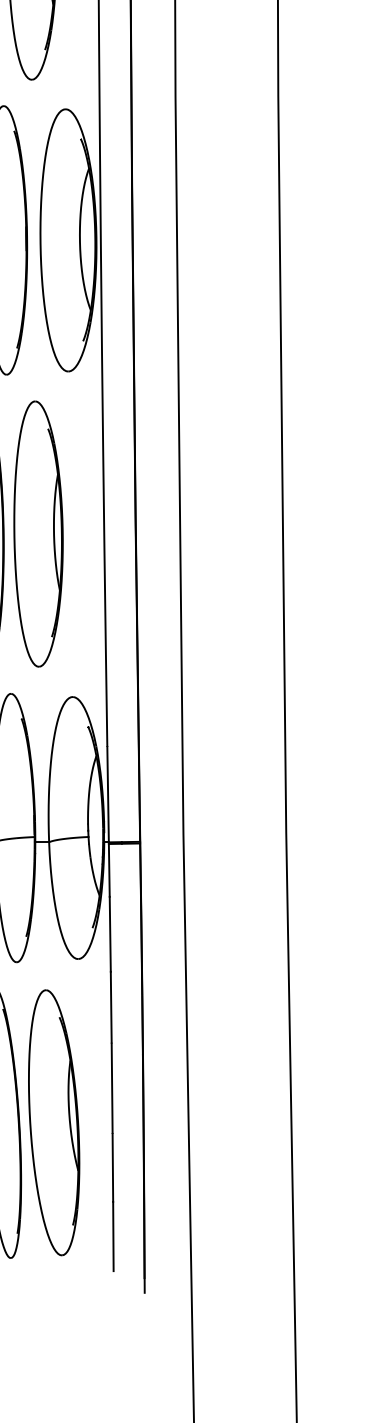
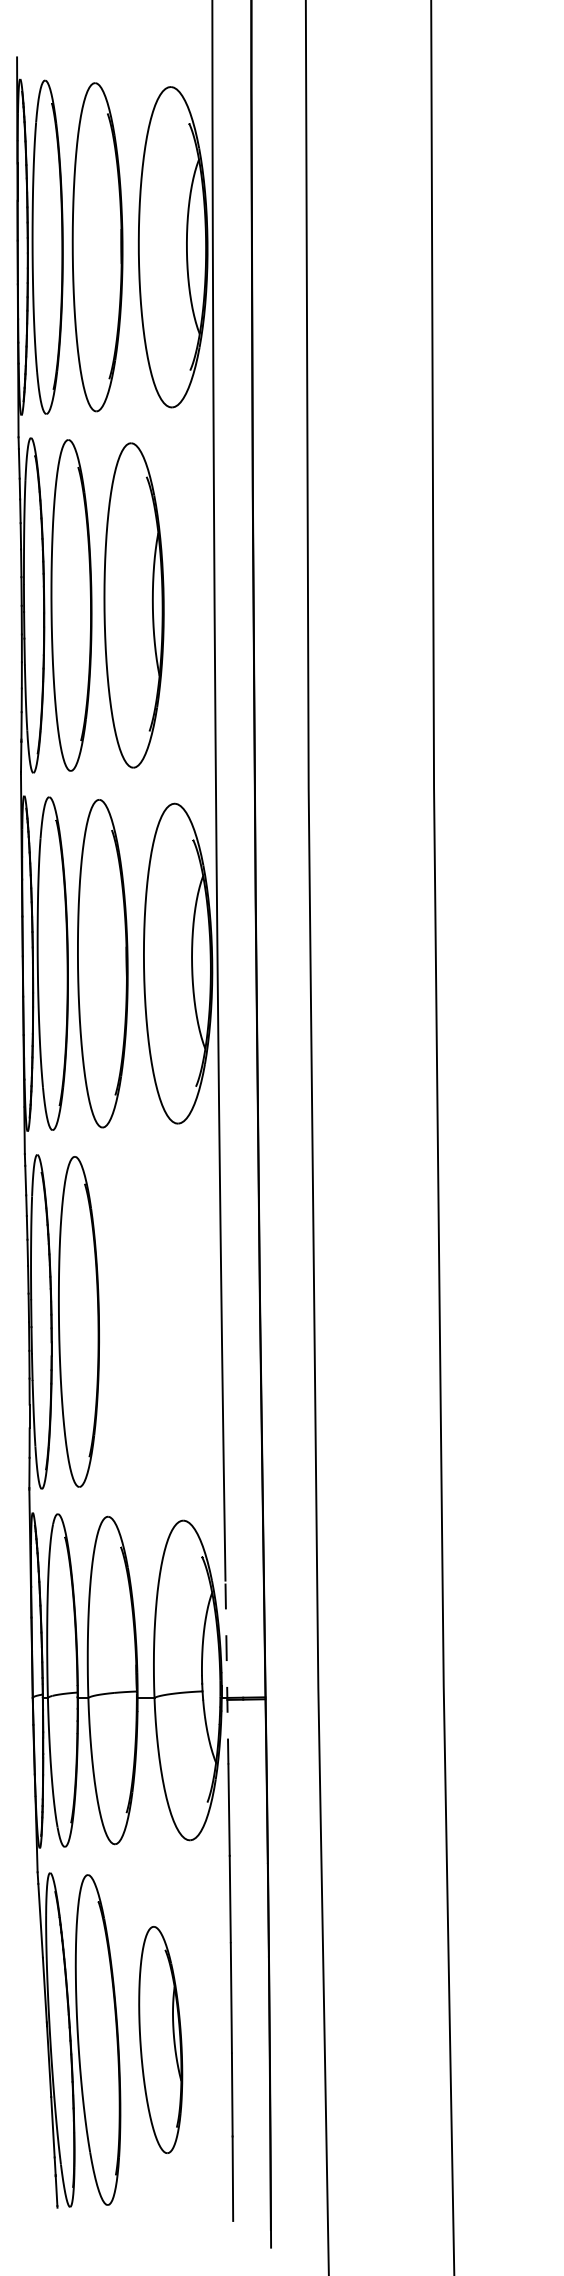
part: (38, 533) -> (141, 1321), removed
line: (108, 821) -> (226, 1672), solid -> dashed
part: (54, 1122) -> (160, 2039), size x0.7

